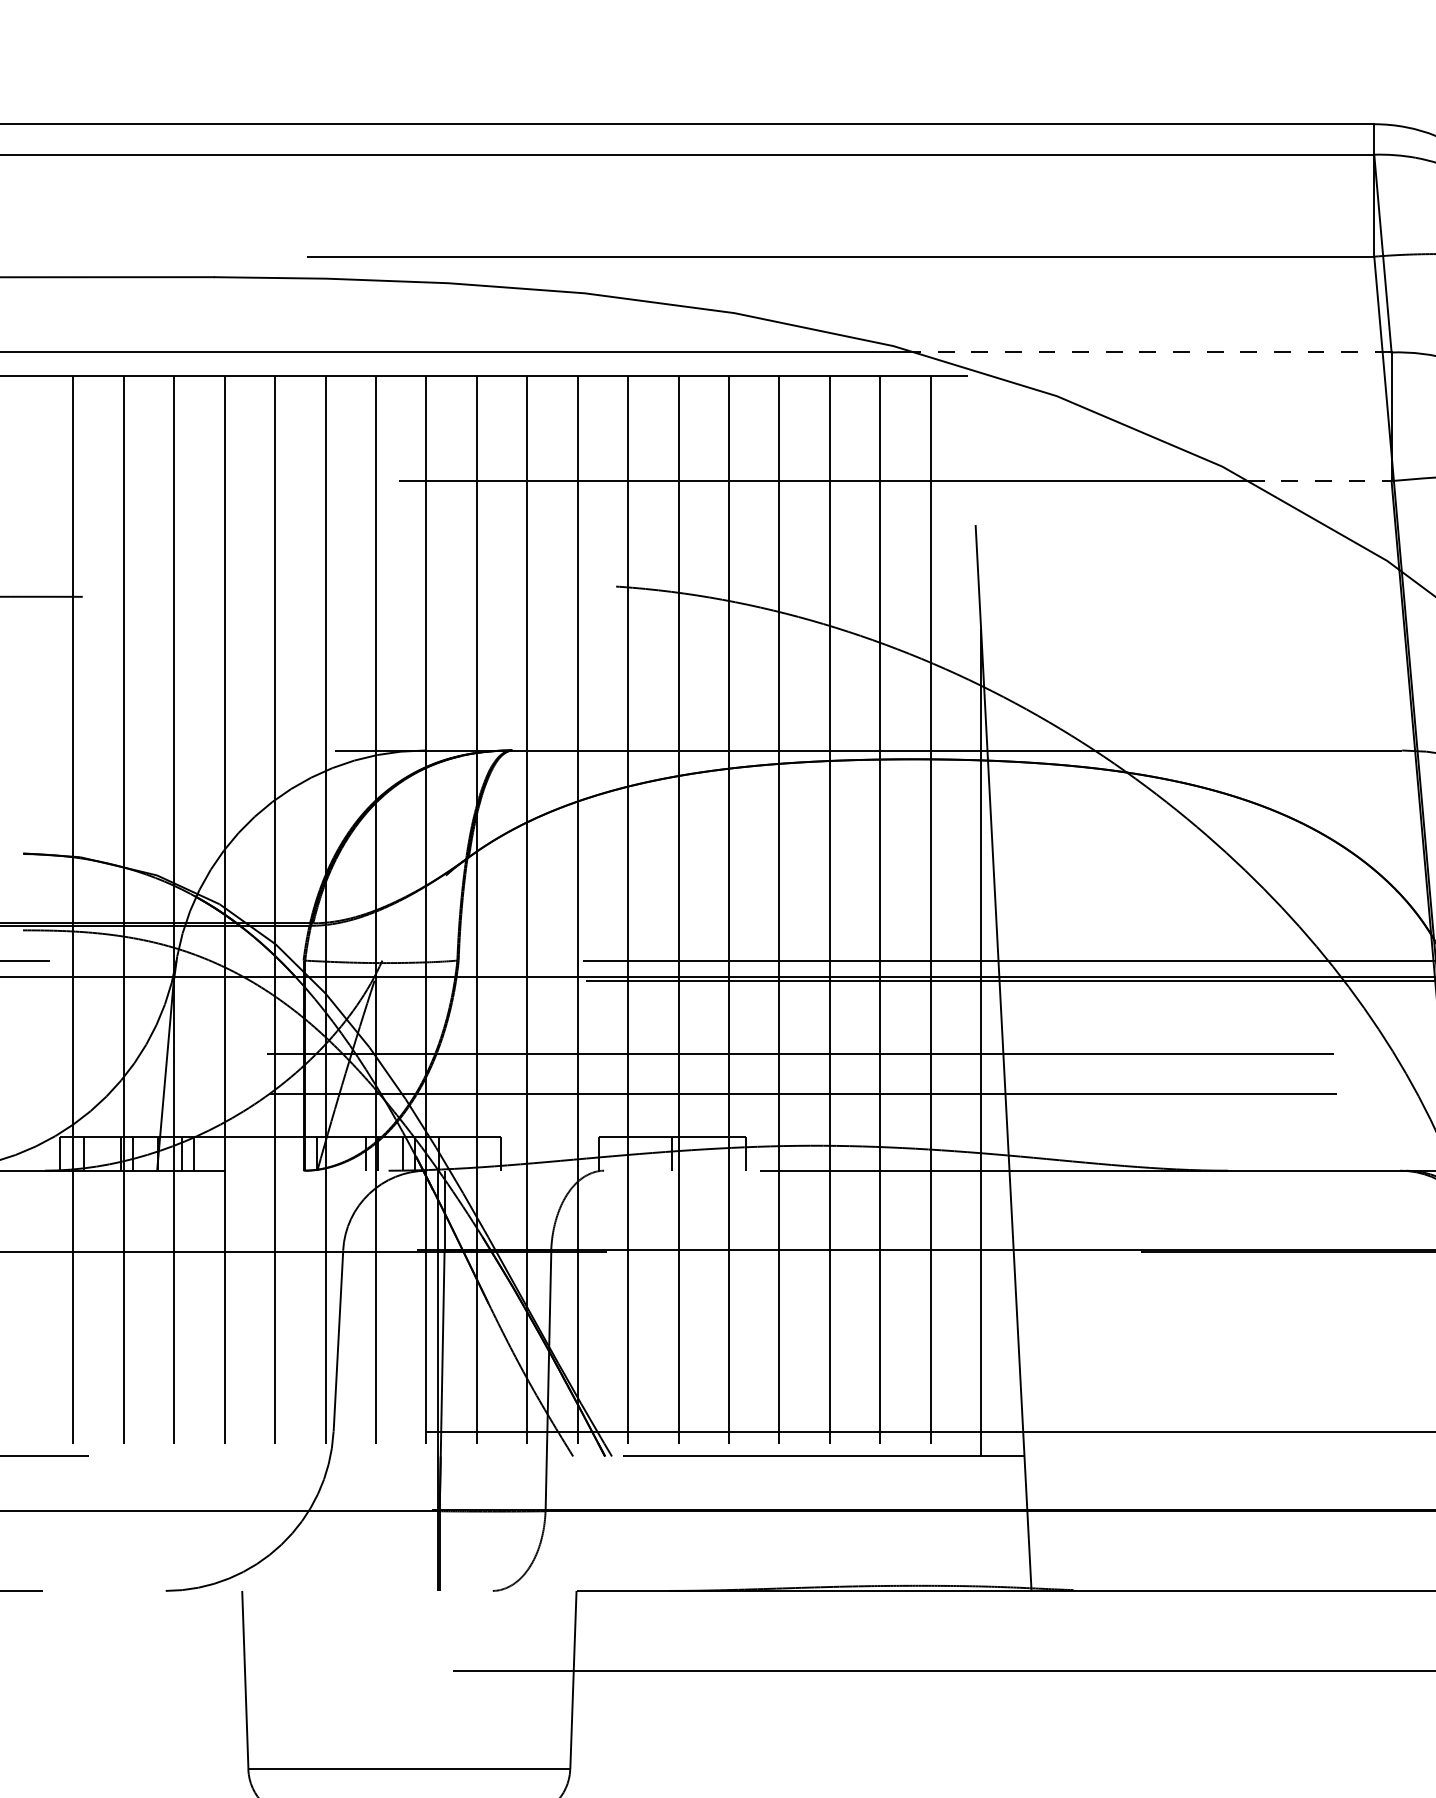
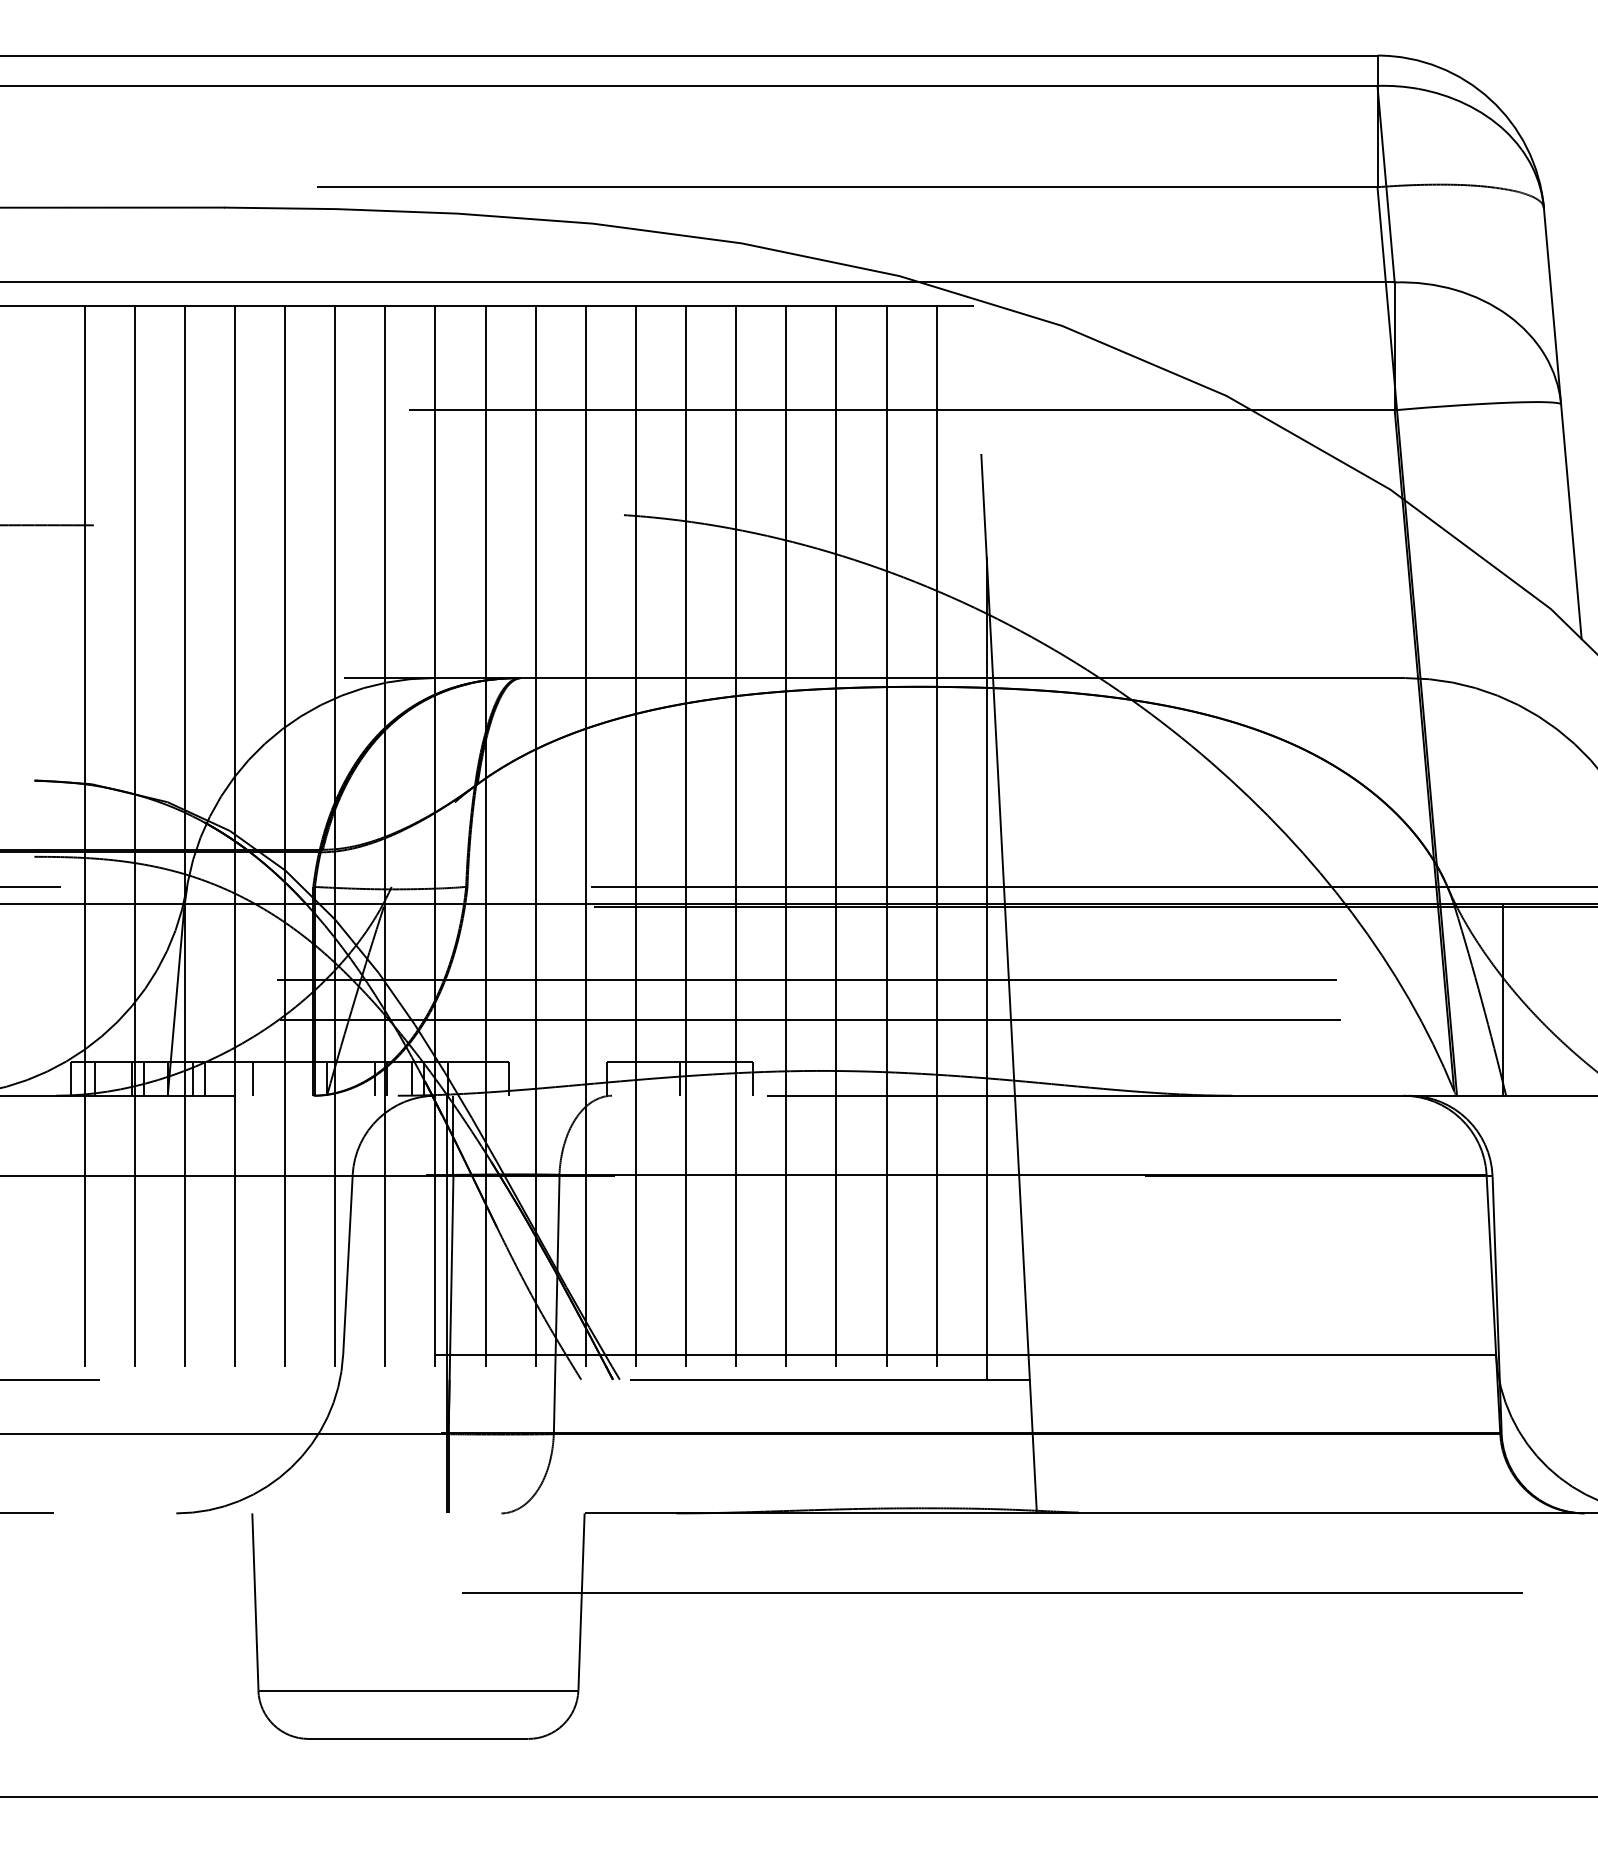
line: (1151, 352) -> (1156, 282), dashed -> solid
line: (1319, 481) -> (1323, 410), dashed -> solid
line: (243, 1153) -> (253, 1078), added

